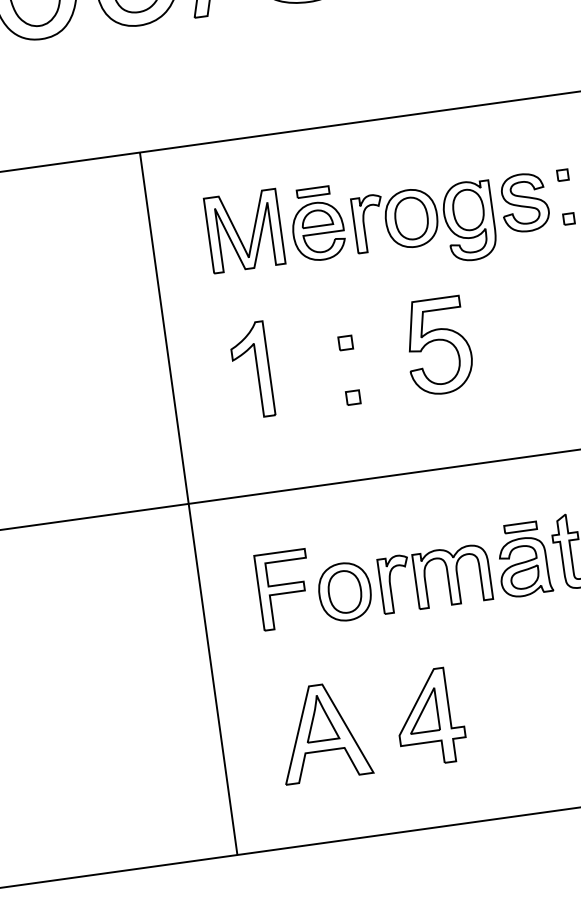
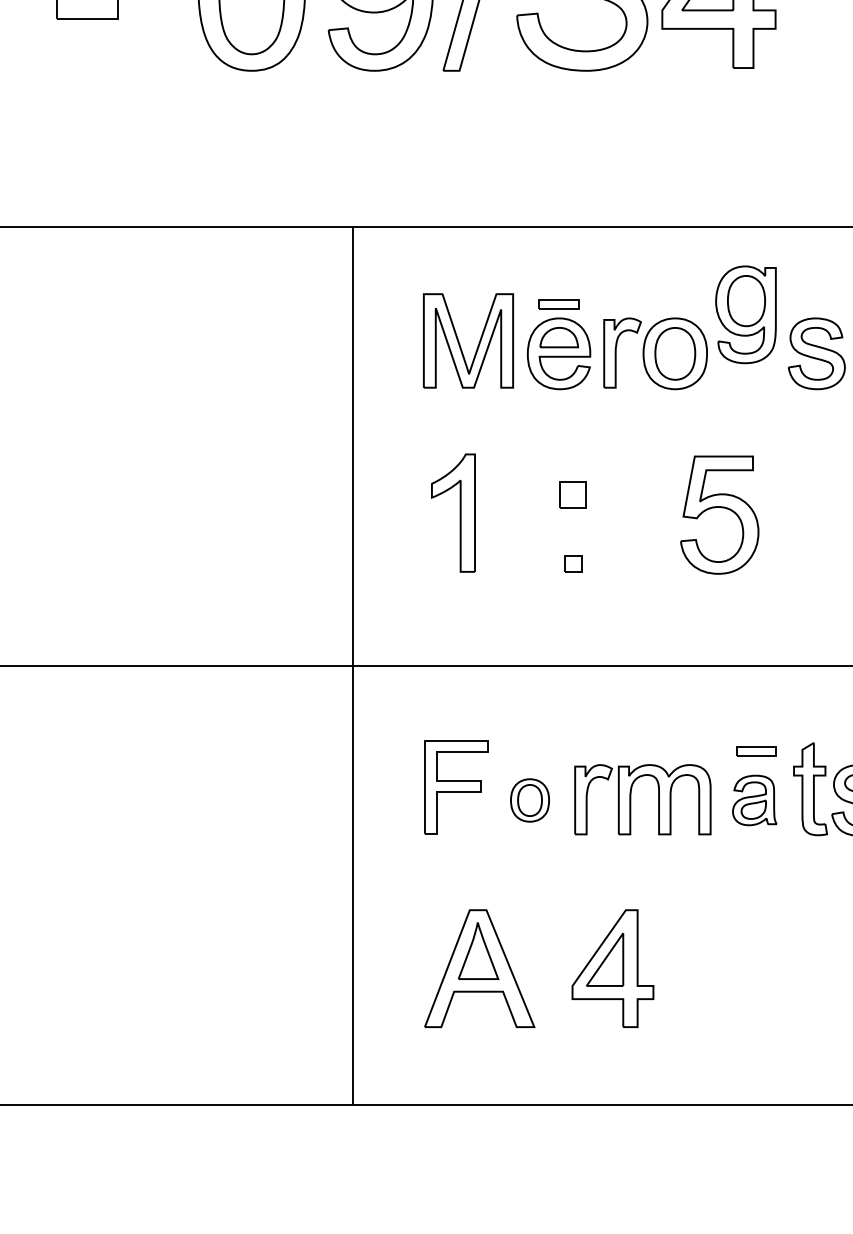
part: (469, 220) -> (745, 314), moved
part: (439, 340) -> (721, 508), moved
part: (345, 343) -> (573, 495), size x1.6
part: (524, 567) -> (754, 800), size x0.7
part: (344, 592) -> (529, 800), size x0.6

